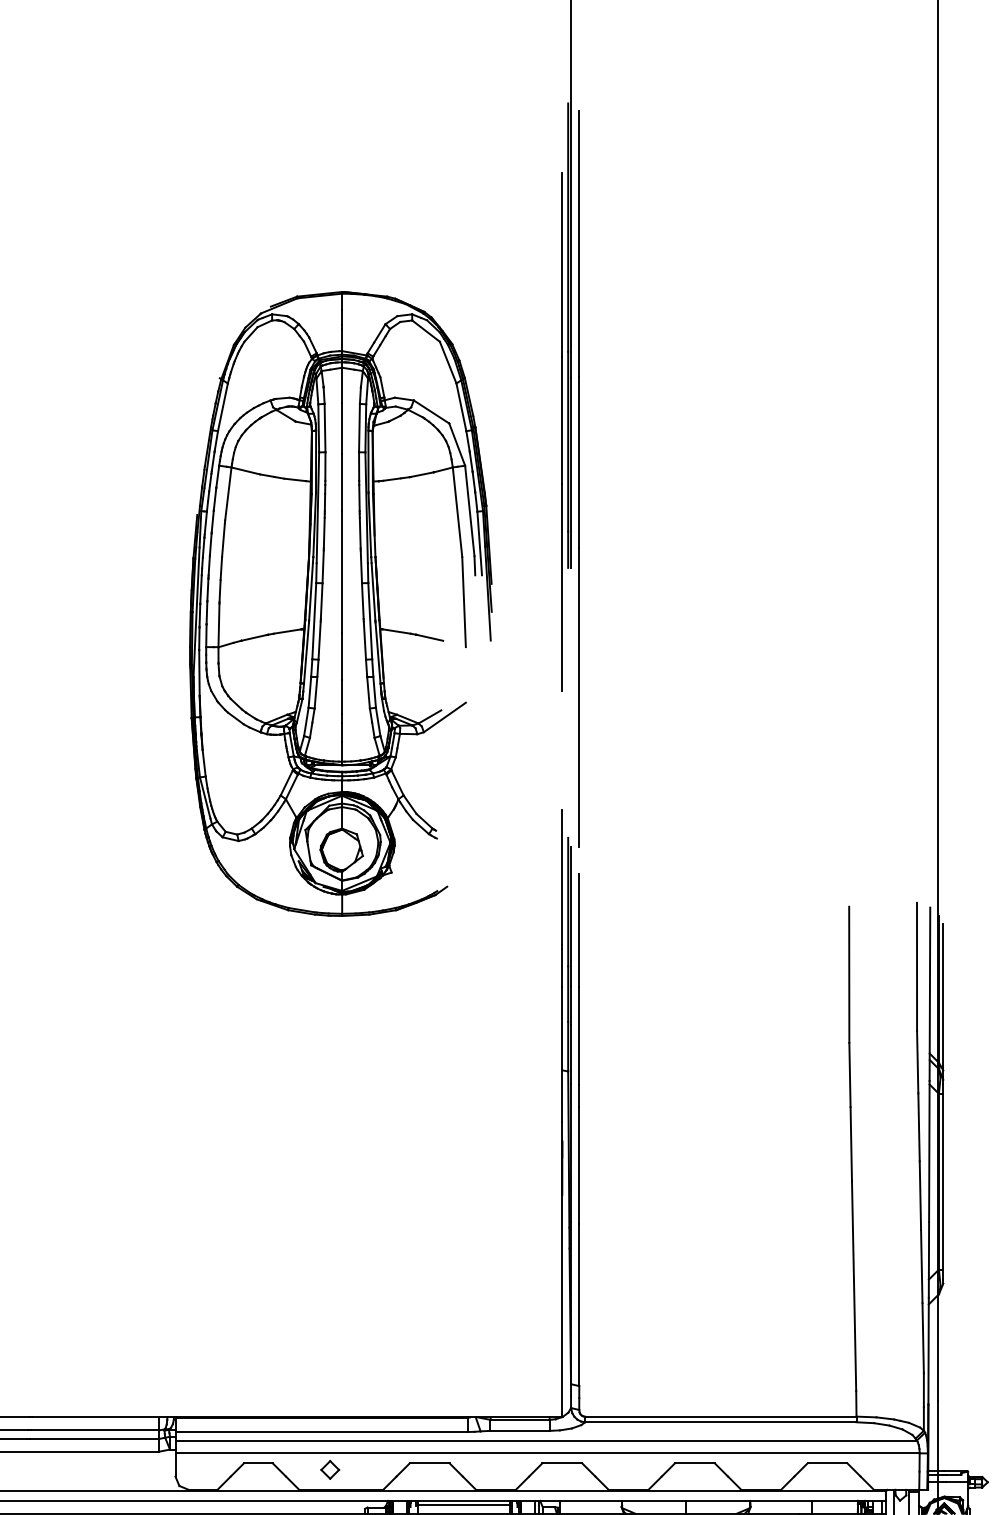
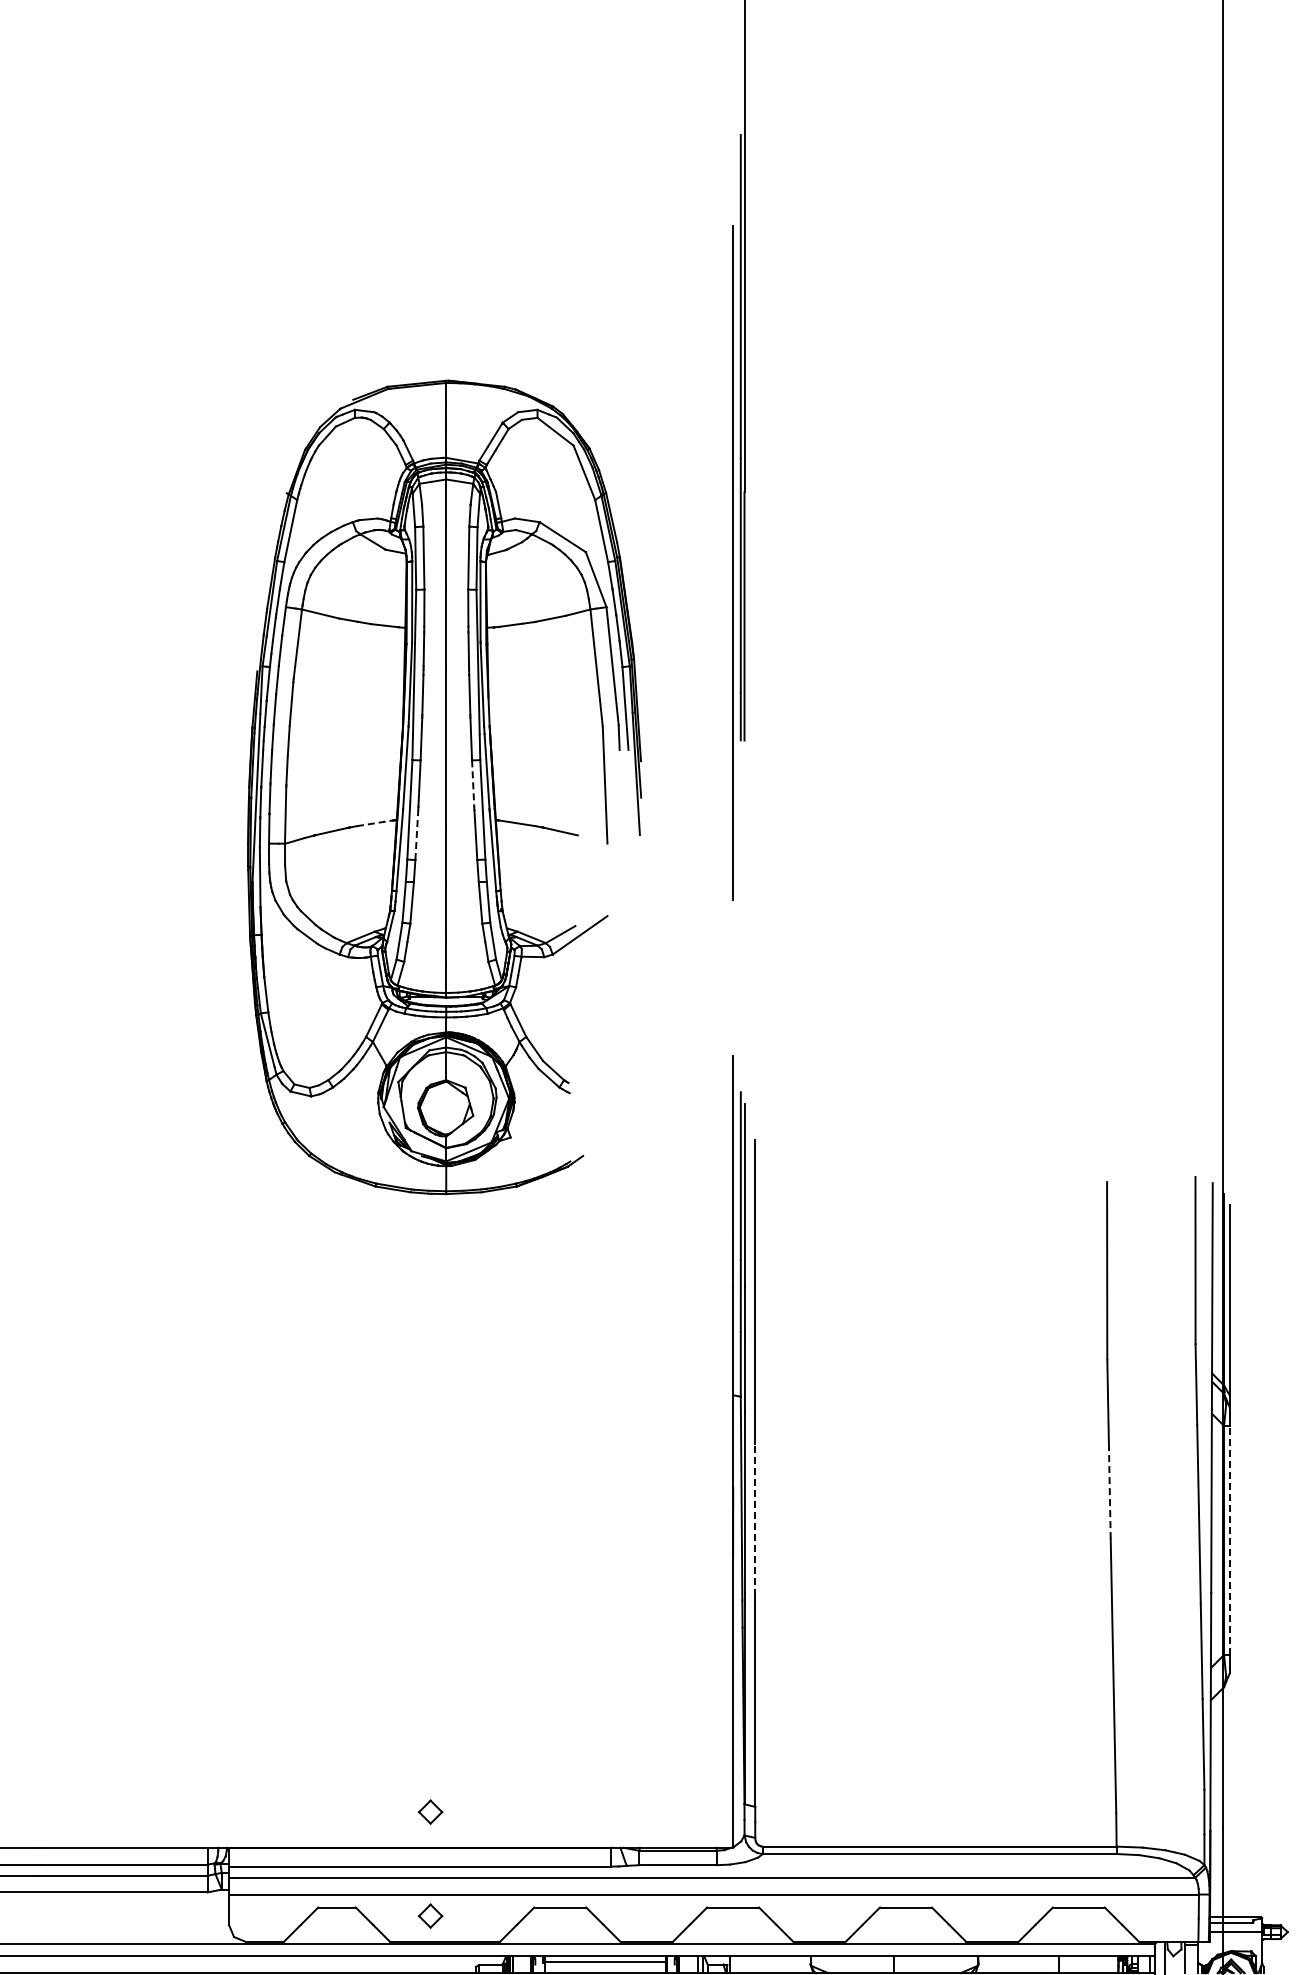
line: (578, 479) -> (754, 624), removed
line: (363, 601) -> (473, 784), solid -> dashed
line: (287, 631) -> (375, 823), solid -> dashed
line: (319, 640) -> (416, 835), solid -> dashed
line: (851, 1144) -> (1109, 1491), solid -> dashed
line: (579, 1165) -> (755, 1519), solid -> dashed
line: (943, 1181) -> (1229, 1540), solid -> dashed
part: (330, 1389) -> (430, 1811), added

